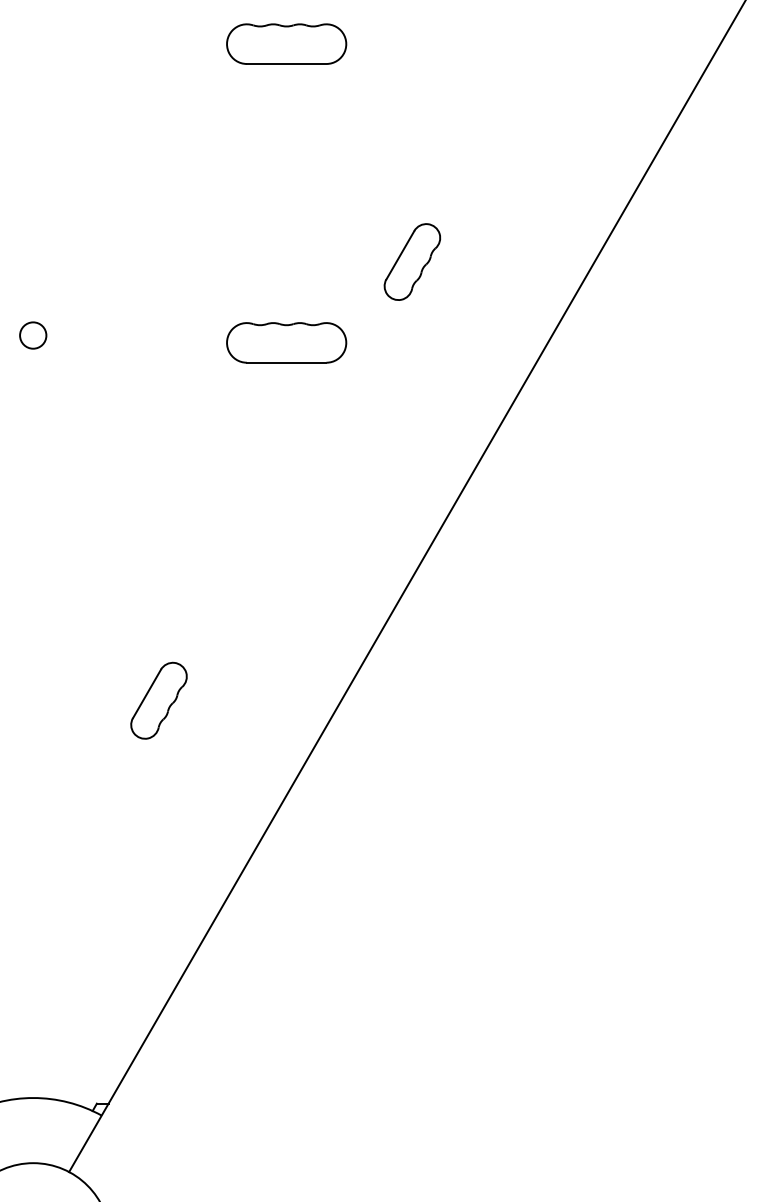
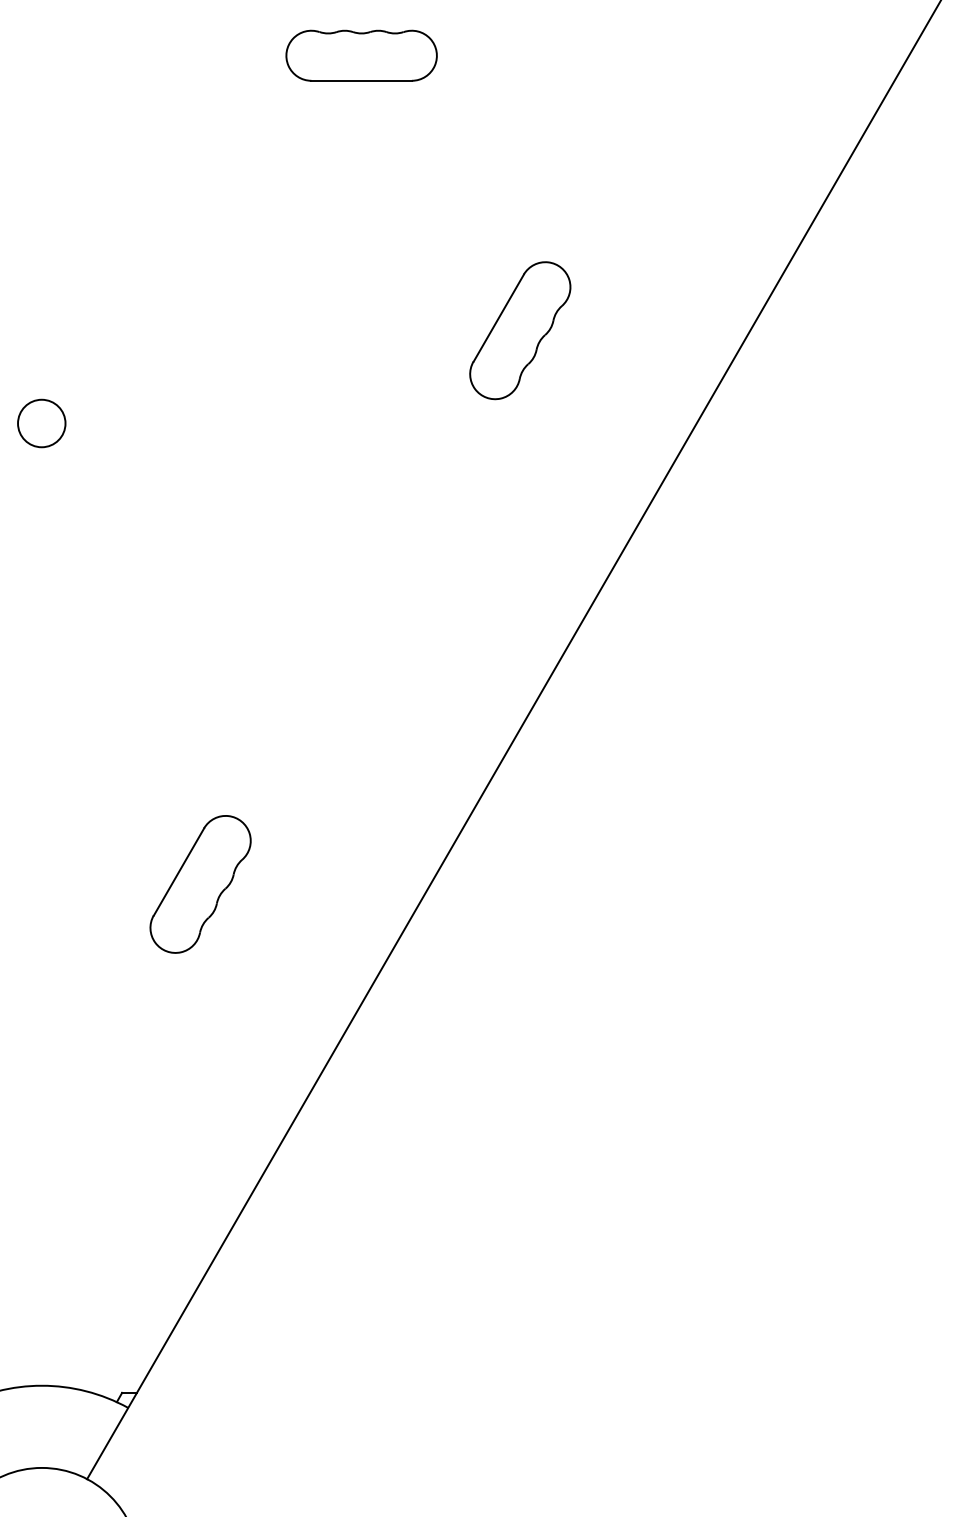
part: (412, 261) -> (520, 330), size x1.43
circle: (32, 335) -> (41, 423), size x1.43
part: (286, 342) -> (361, 432), removed
part: (158, 700) -> (200, 884), size x1.43

